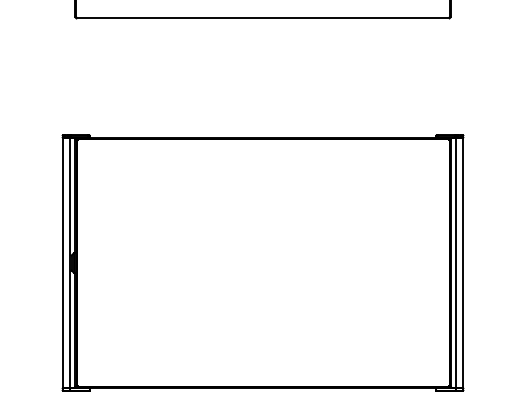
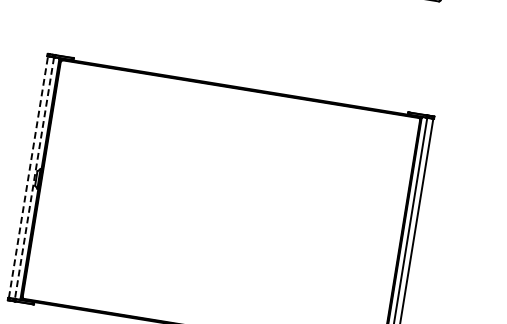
line: (63, 262) -> (28, 176), solid -> dashed
line: (69, 263) -> (34, 178), solid -> dashed

